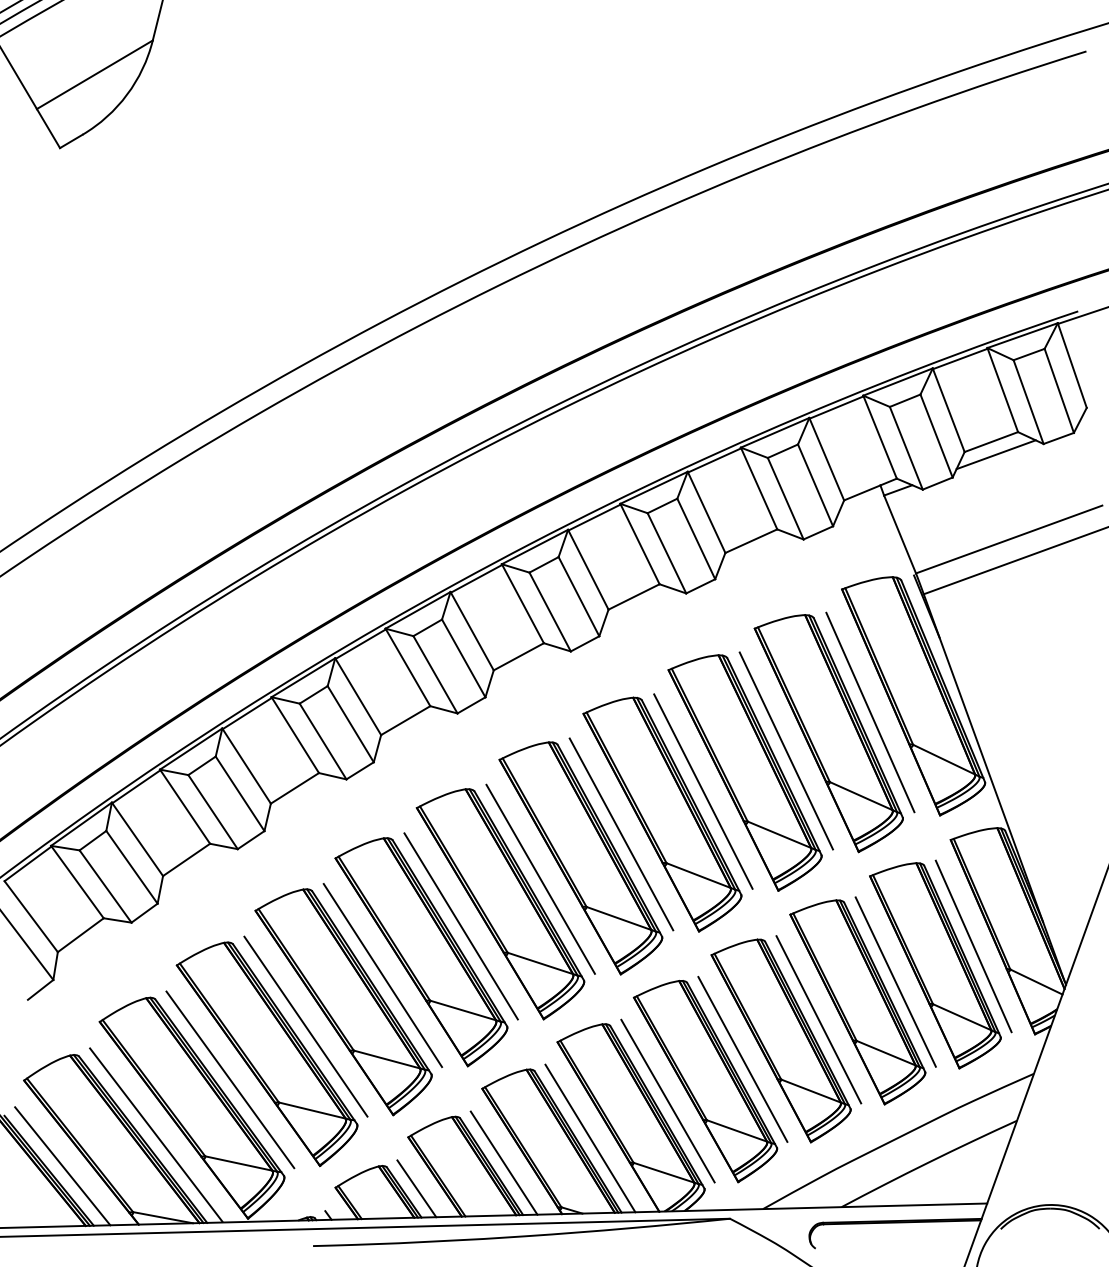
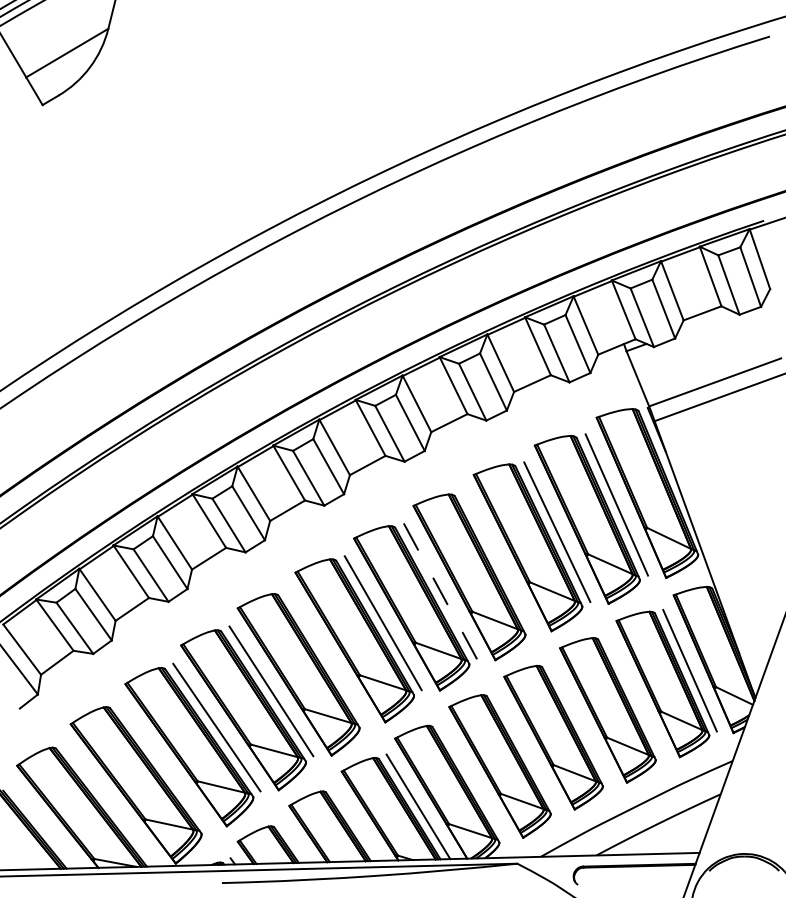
line: (995, 454) -> (705, 322), removed
line: (703, 791) -> (498, 560), removed
line: (621, 834) -> (440, 591), solid -> dashed
line: (460, 926) -> (326, 656), removed
line: (895, 981) -> (634, 695), removed
line: (818, 1019) -> (580, 722), removed
line: (742, 1059) -> (526, 750), removed
line: (230, 1079) -> (163, 765), removed
line: (667, 1100) -> (473, 779), removed
line: (156, 1134) -> (110, 804), removed
line: (503, 1162) -> (356, 823), removed
line: (62, 1166) -> (44, 826), removed
line: (416, 1188) -> (295, 842), removed

